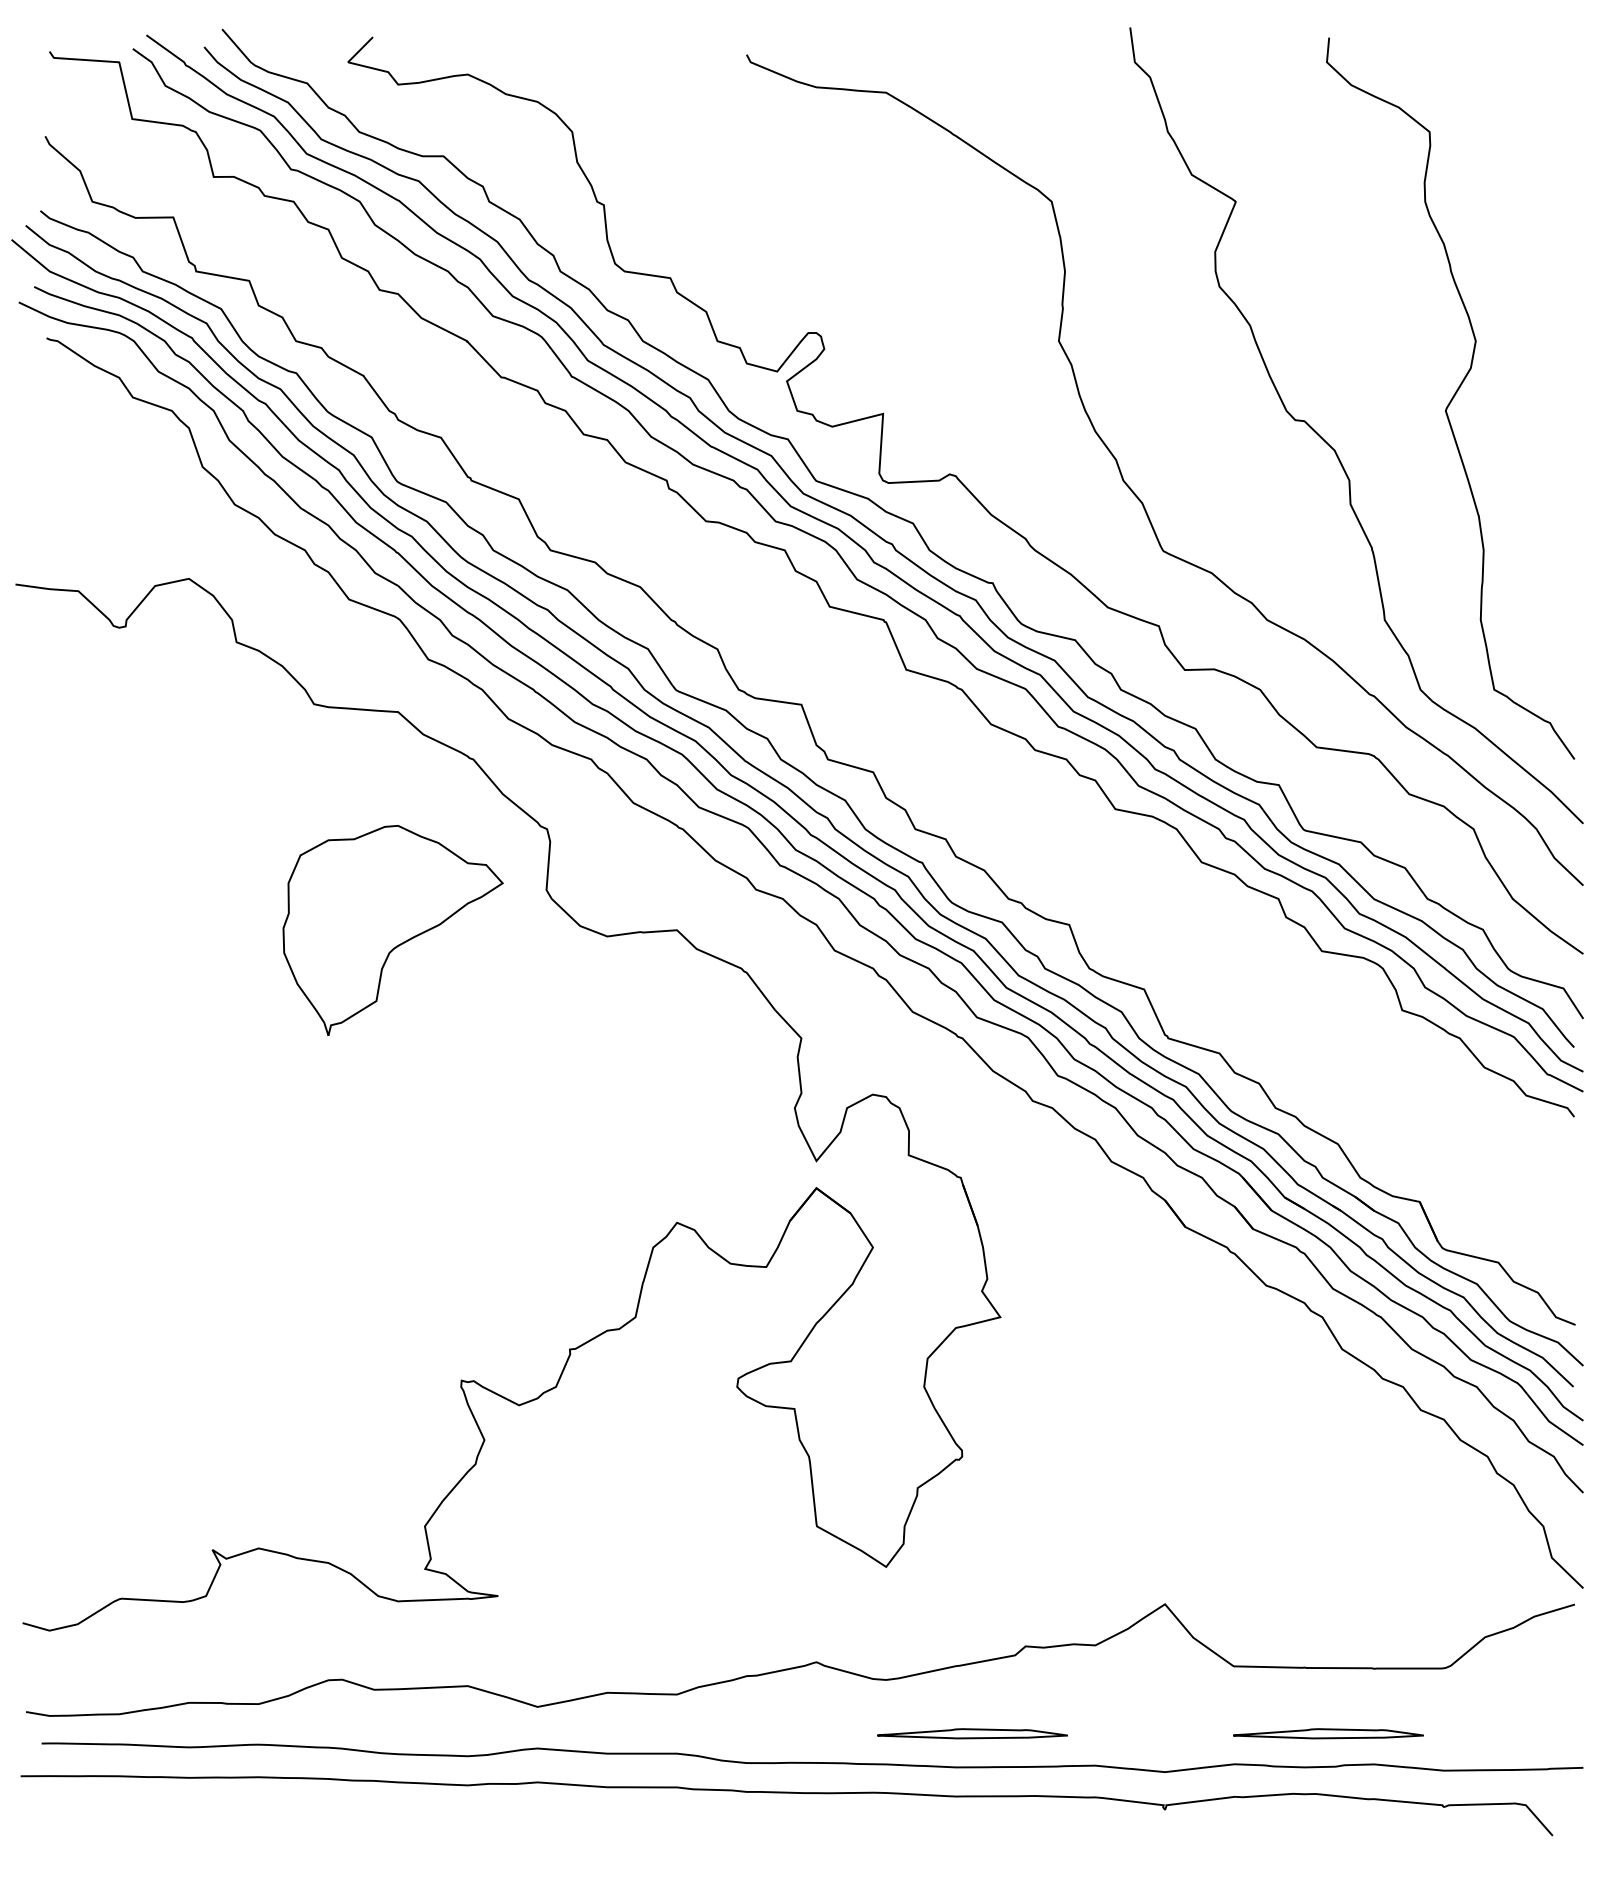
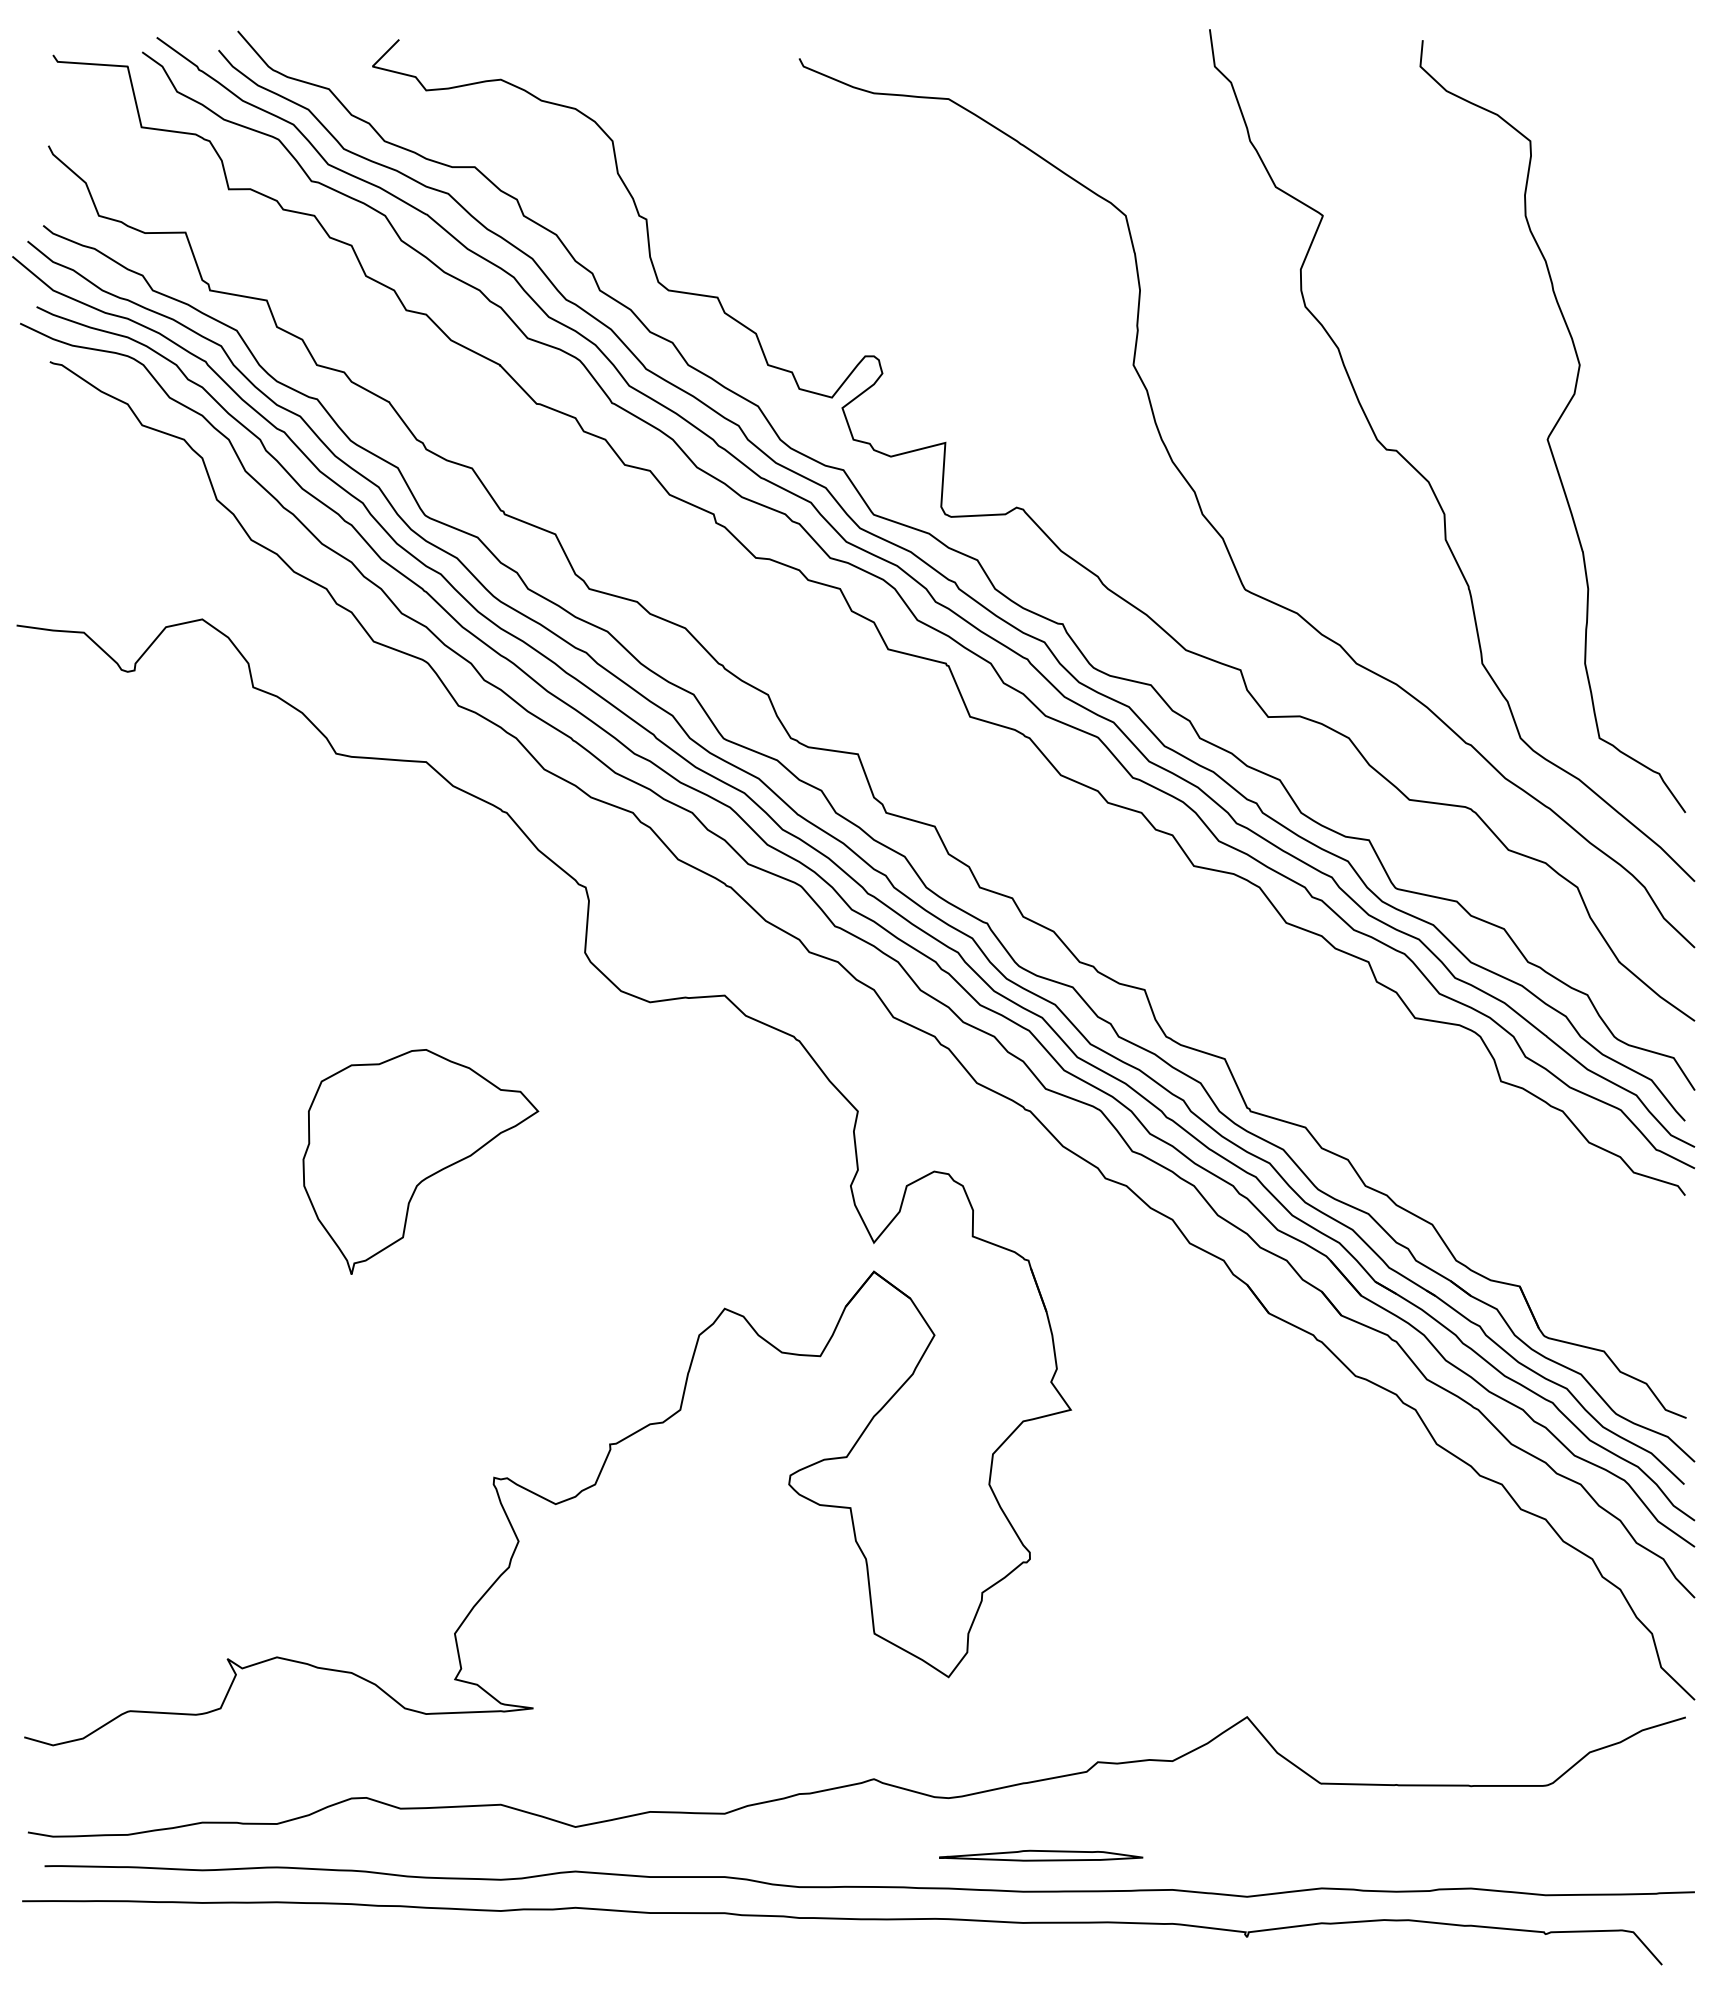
part: (392, 930) -> (420, 1161), moved
part: (1328, 1733) -> (1422, 1855), removed

